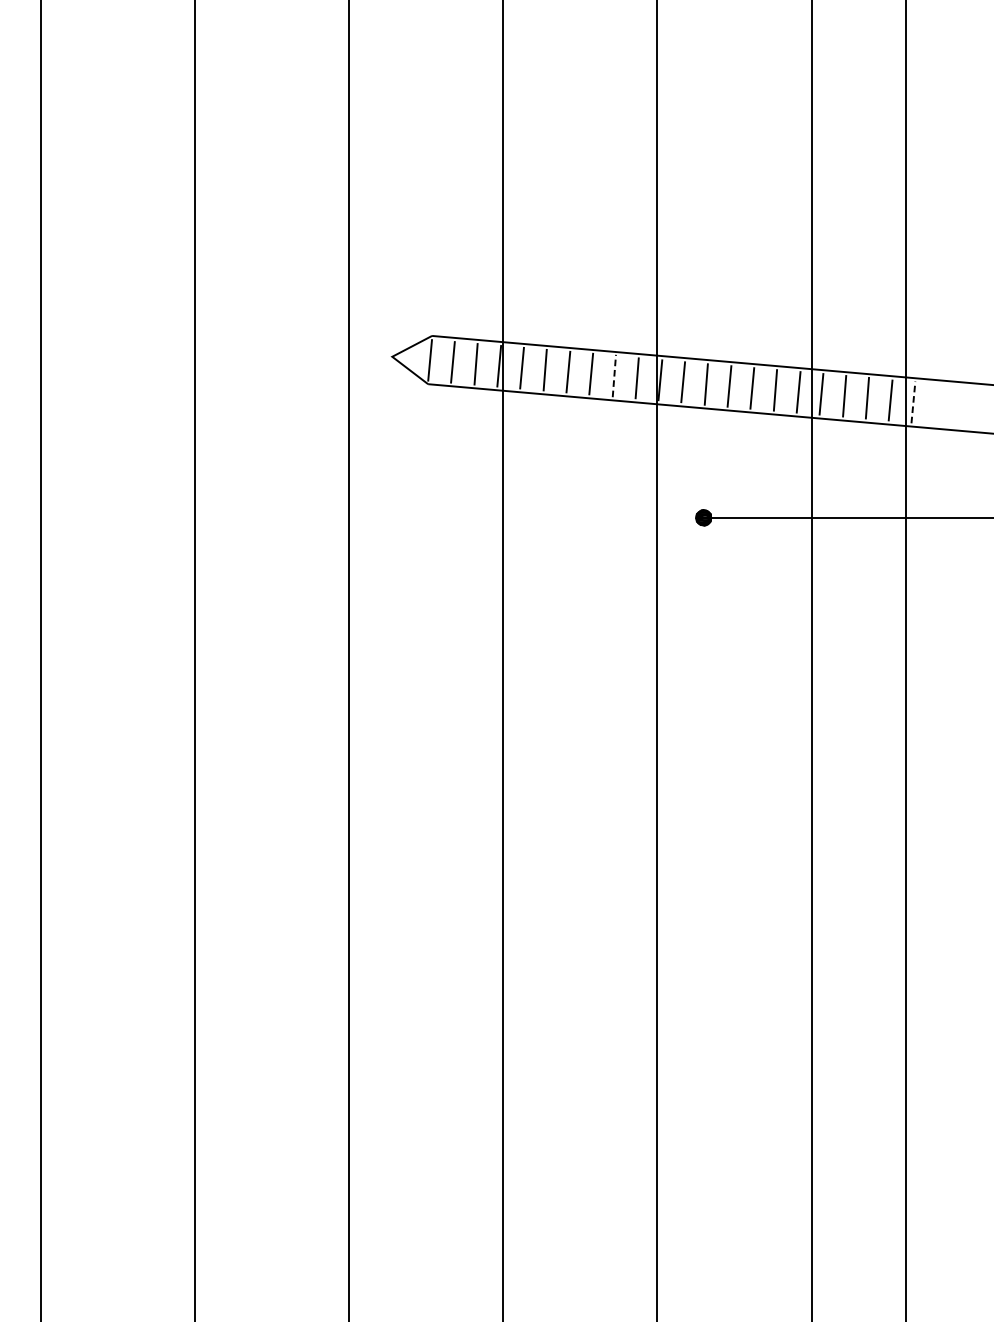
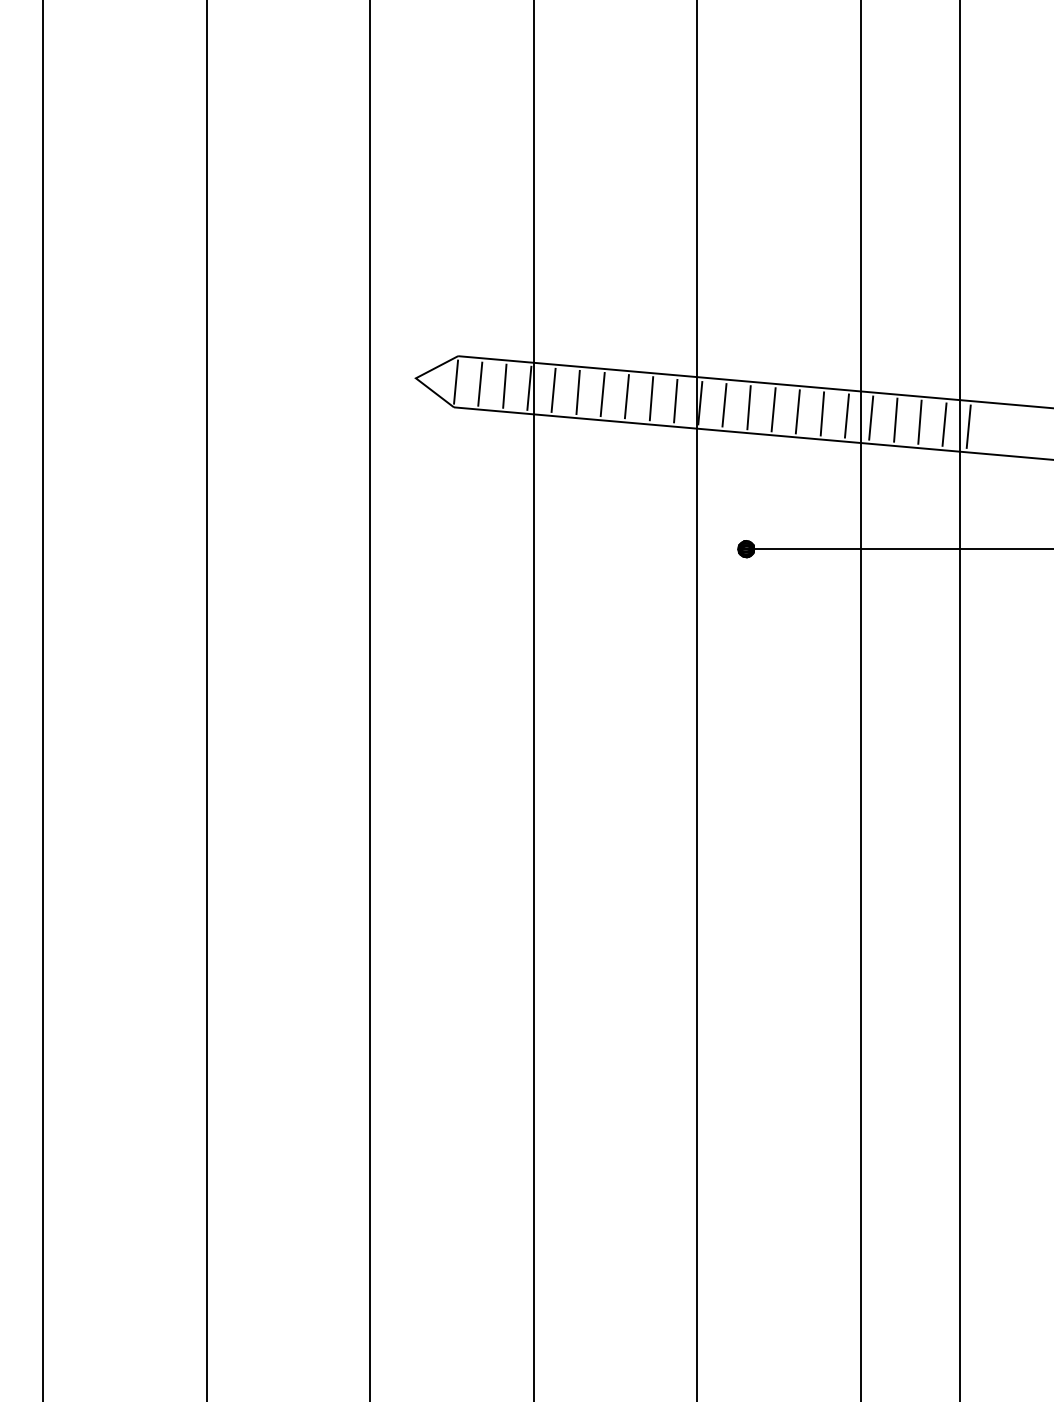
line: (614, 375) -> (651, 398), dashed -> solid
line: (913, 402) -> (968, 426), dashed -> solid

